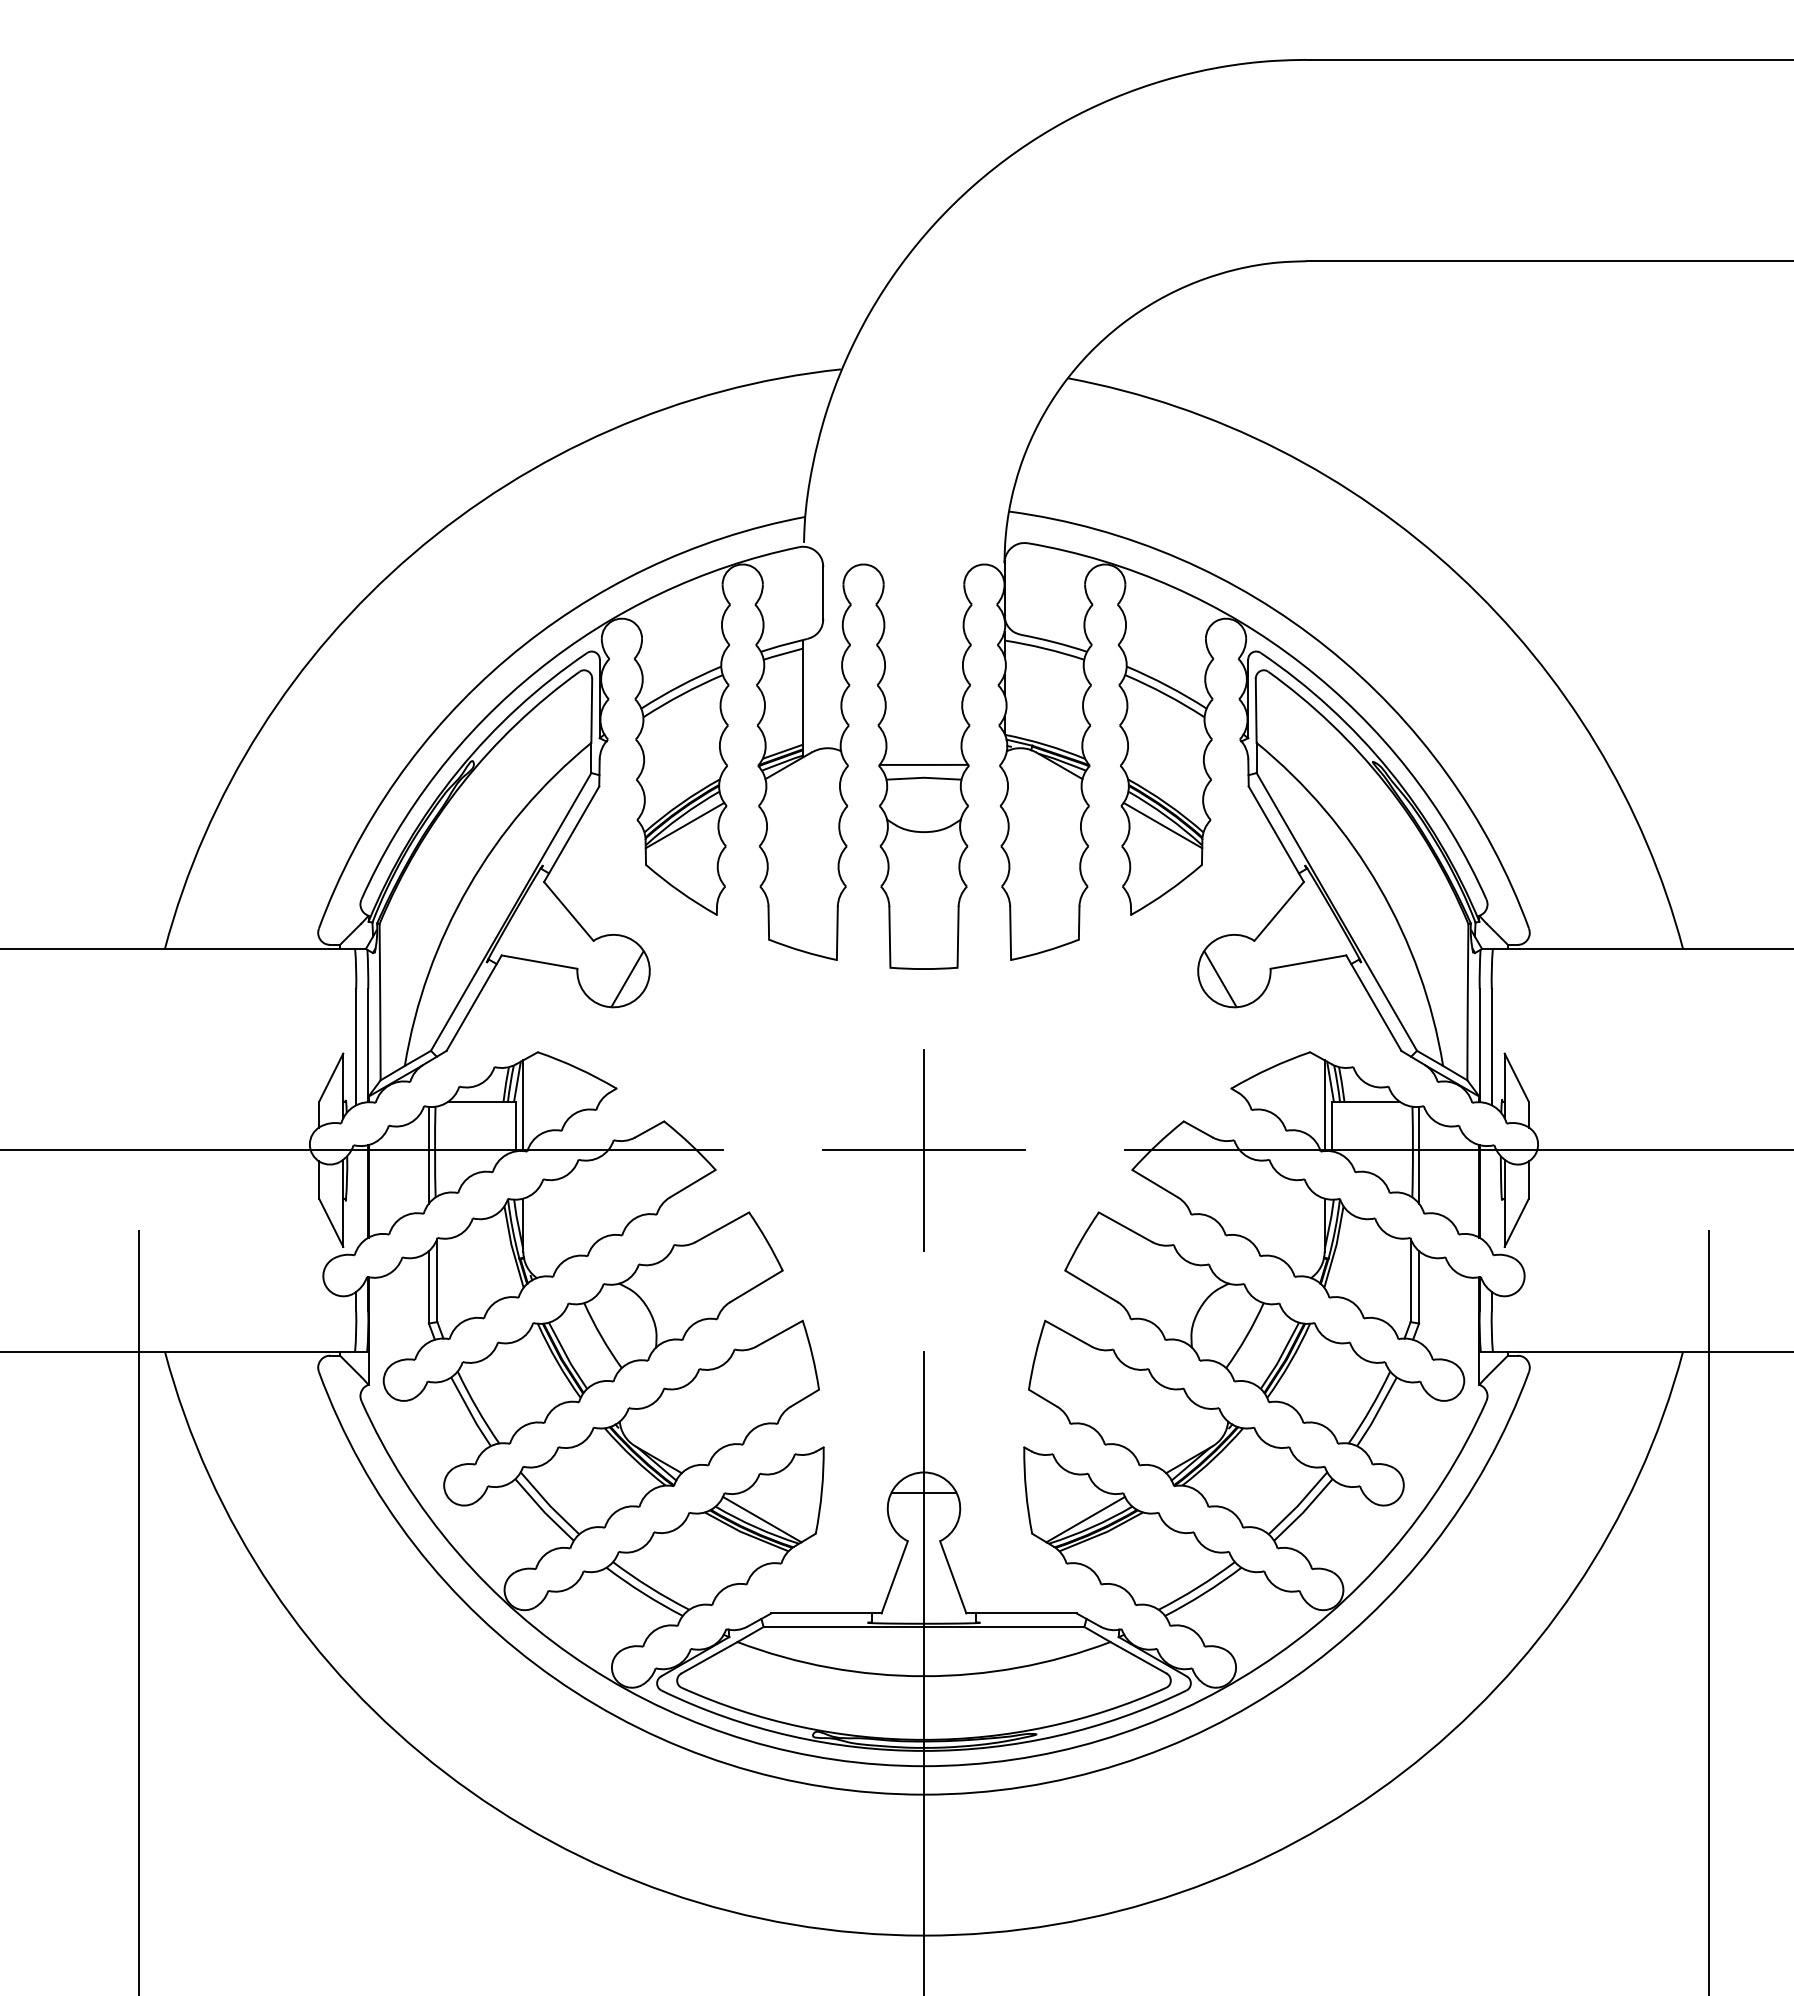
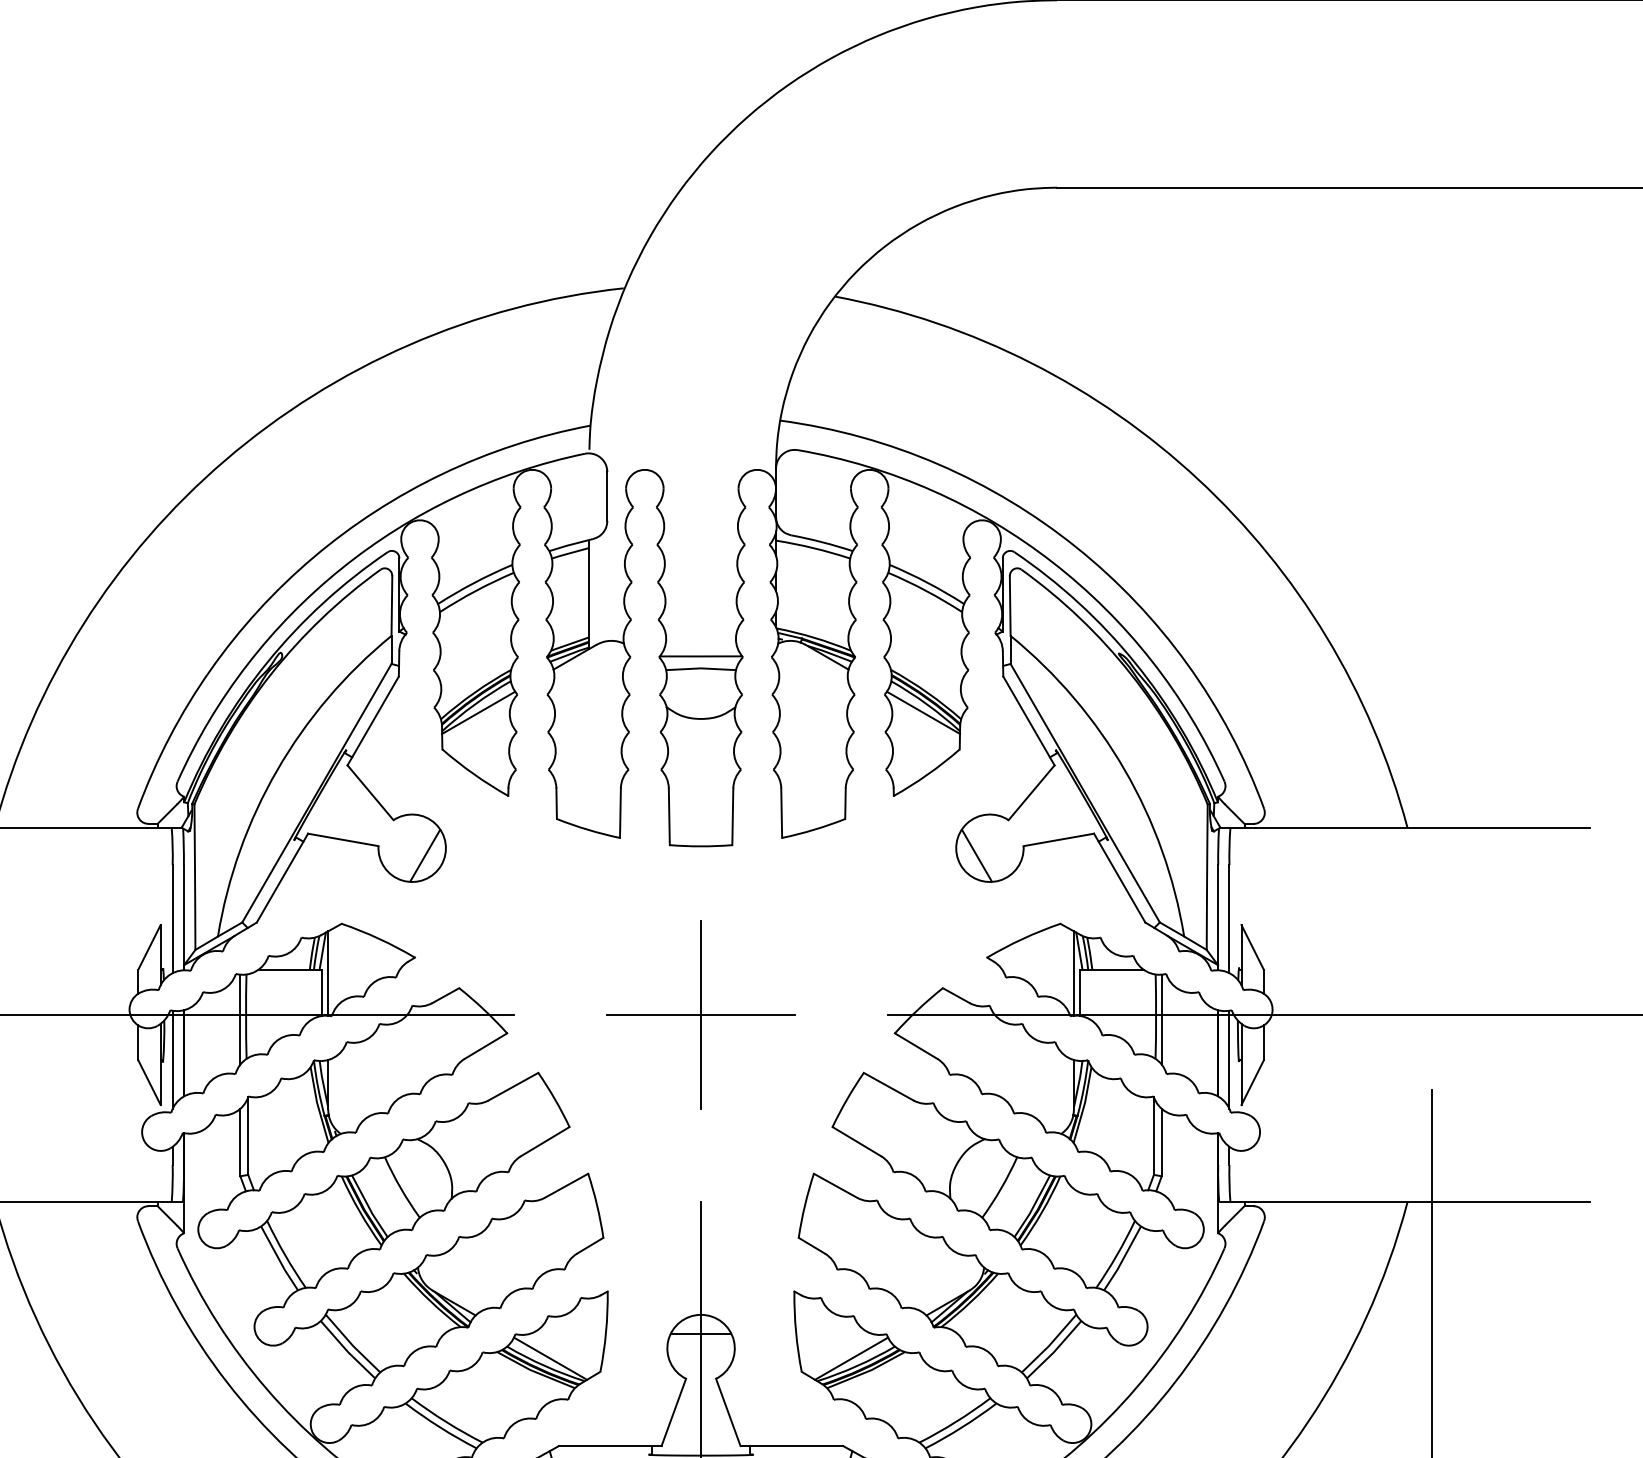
line: (356, 1198) -> (172, 1059), added
line: (1491, 1198) -> (1229, 1059), added

